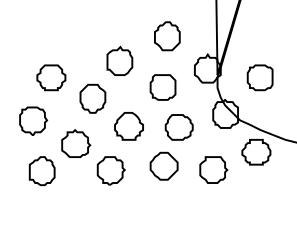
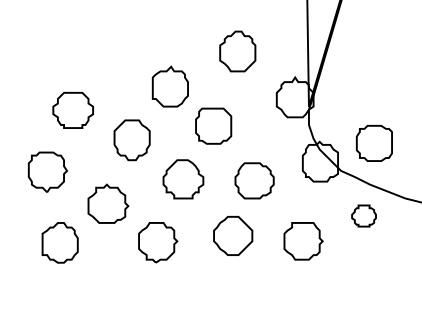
part: (260, 77) -> (374, 143), moved
part: (162, 87) -> (213, 125), moved
part: (255, 151) -> (363, 215), size x0.6

